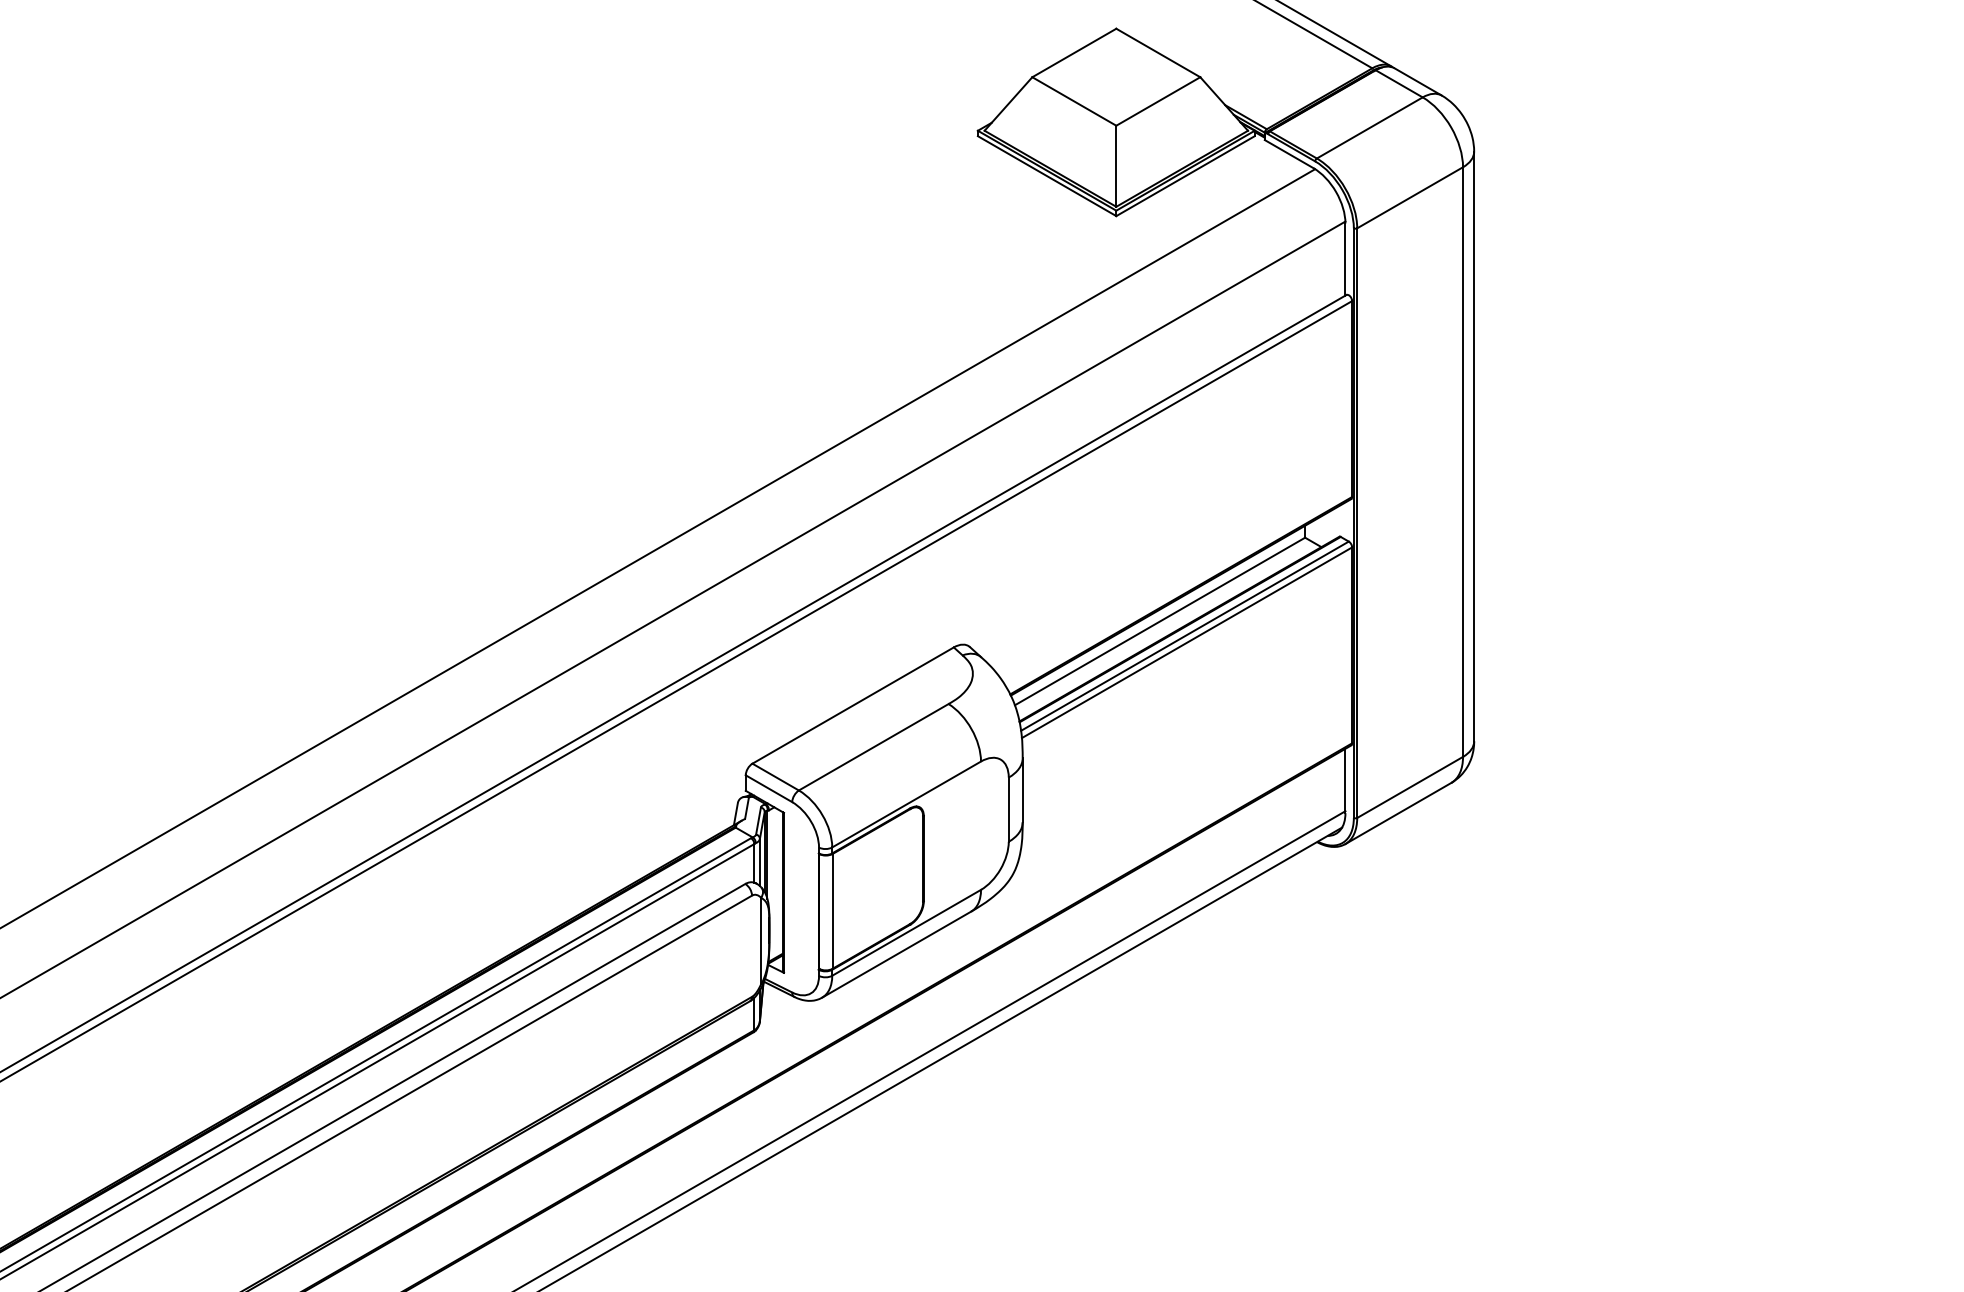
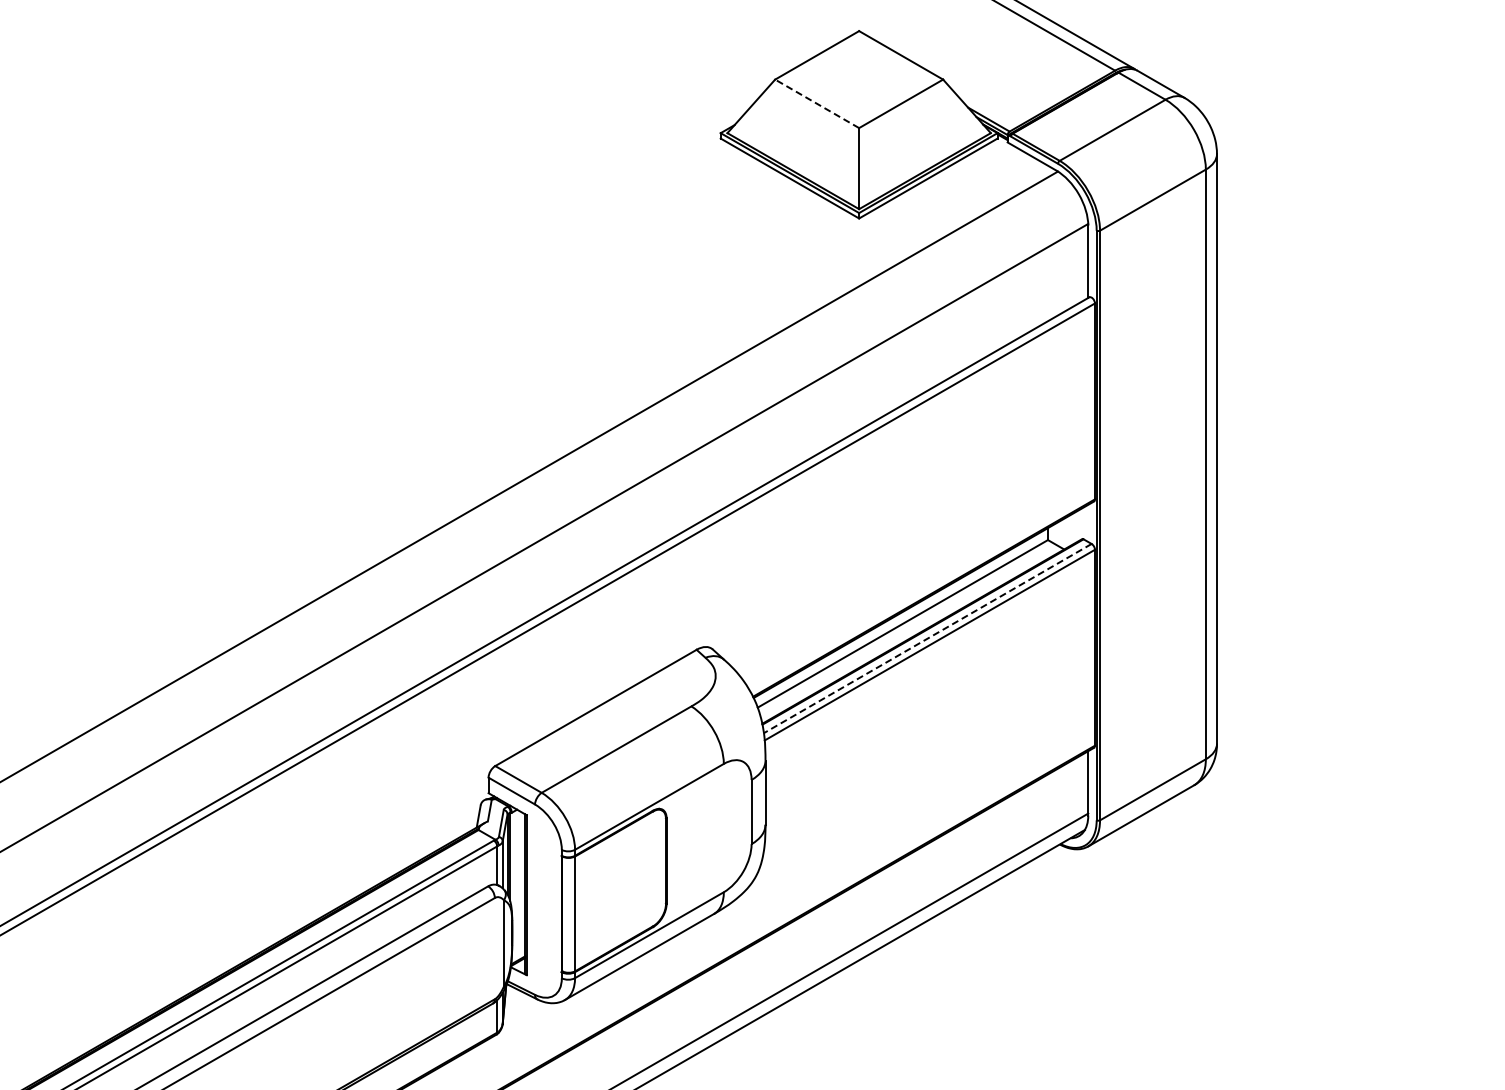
line: (1073, 101) -> (816, 103), solid -> dashed
line: (1184, 636) -> (927, 638), solid -> dashed

